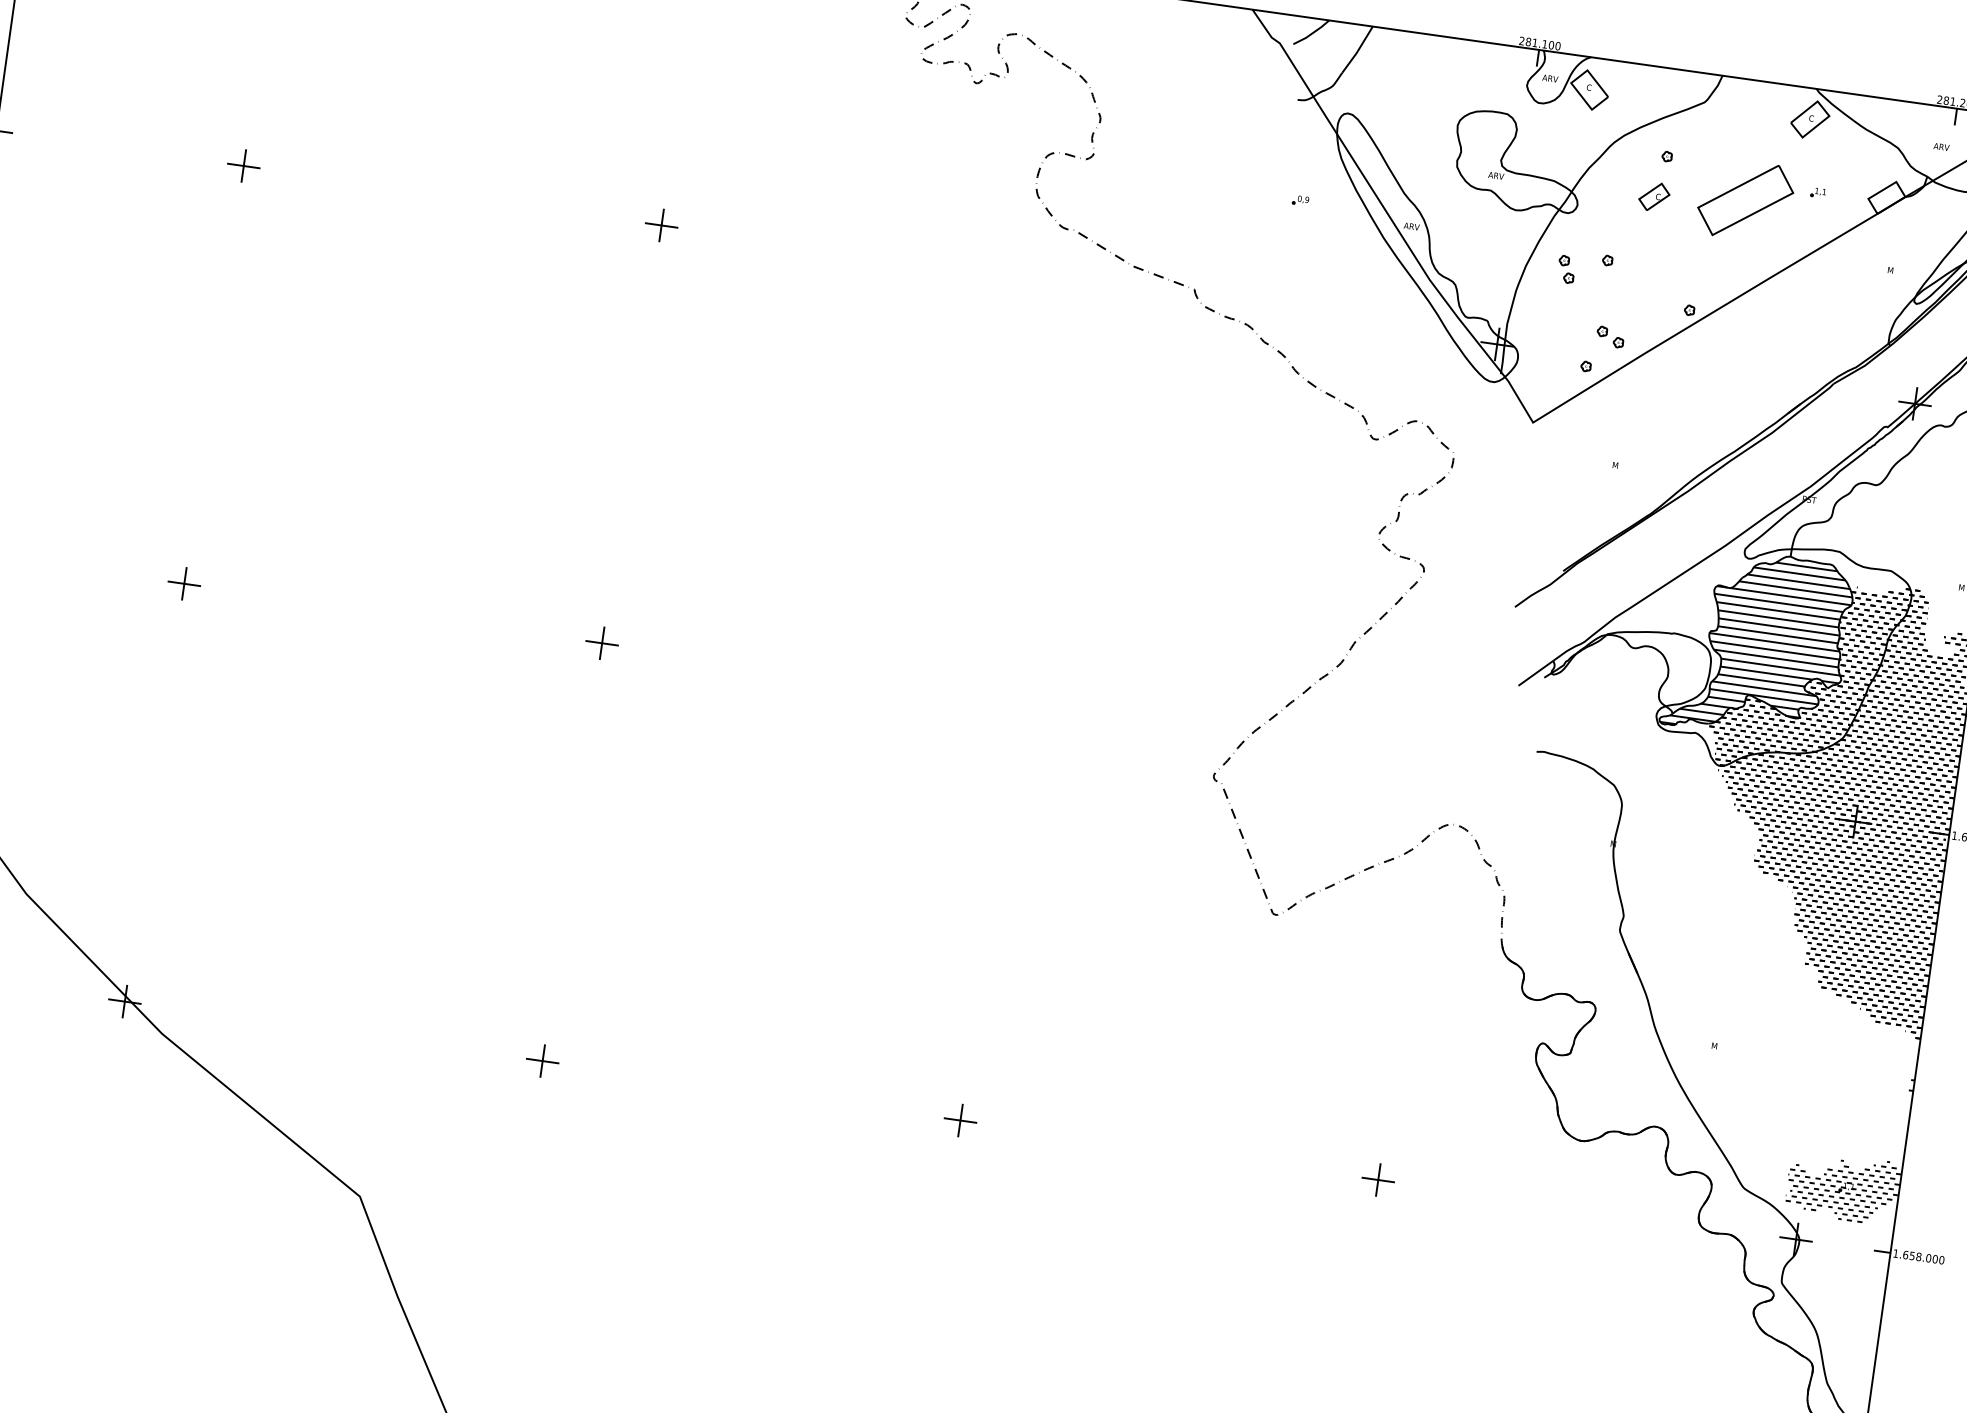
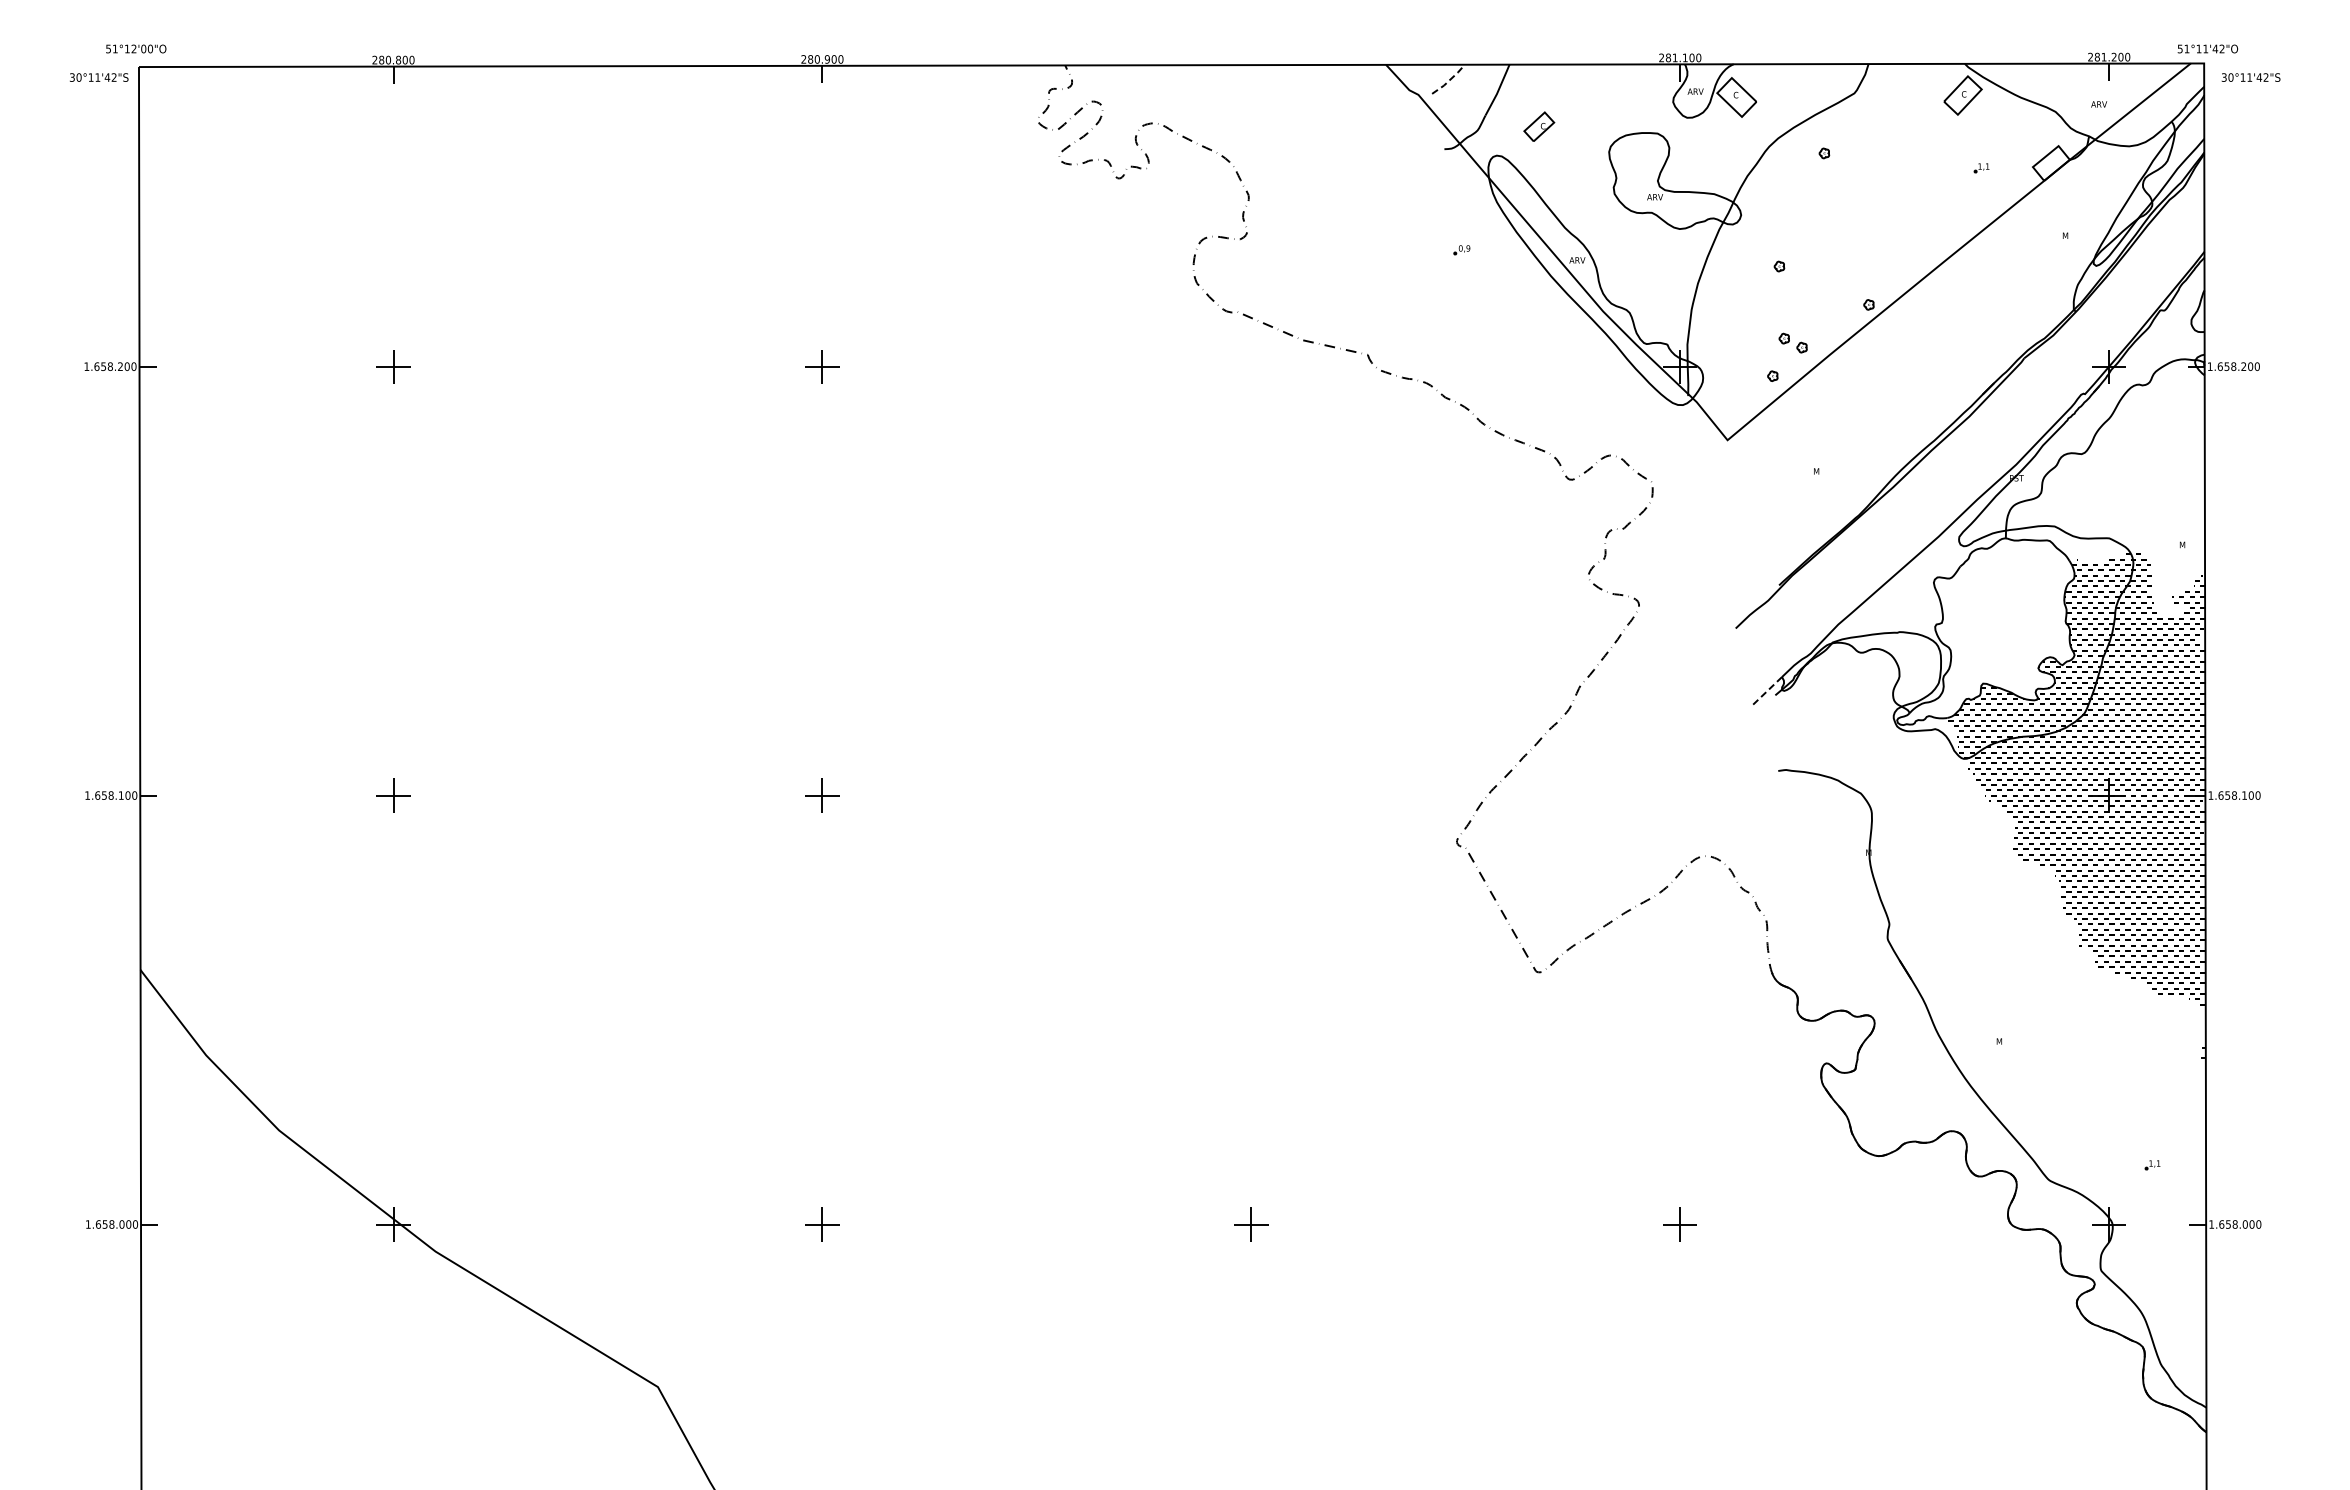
line: (1312, 33) -> (1449, 80), solid -> dashed
part: (1654, 196) -> (1539, 126), moved
part: (1745, 199) -> (1909, 185), removed
part: (1566, 269) -> (1739, 281), removed
hatch: (1758, 647) -> (1986, 634), removed
line: (1536, 673) -> (1766, 692), solid -> dashed
hatch: (1842, 1187) -> (2148, 1165), removed

